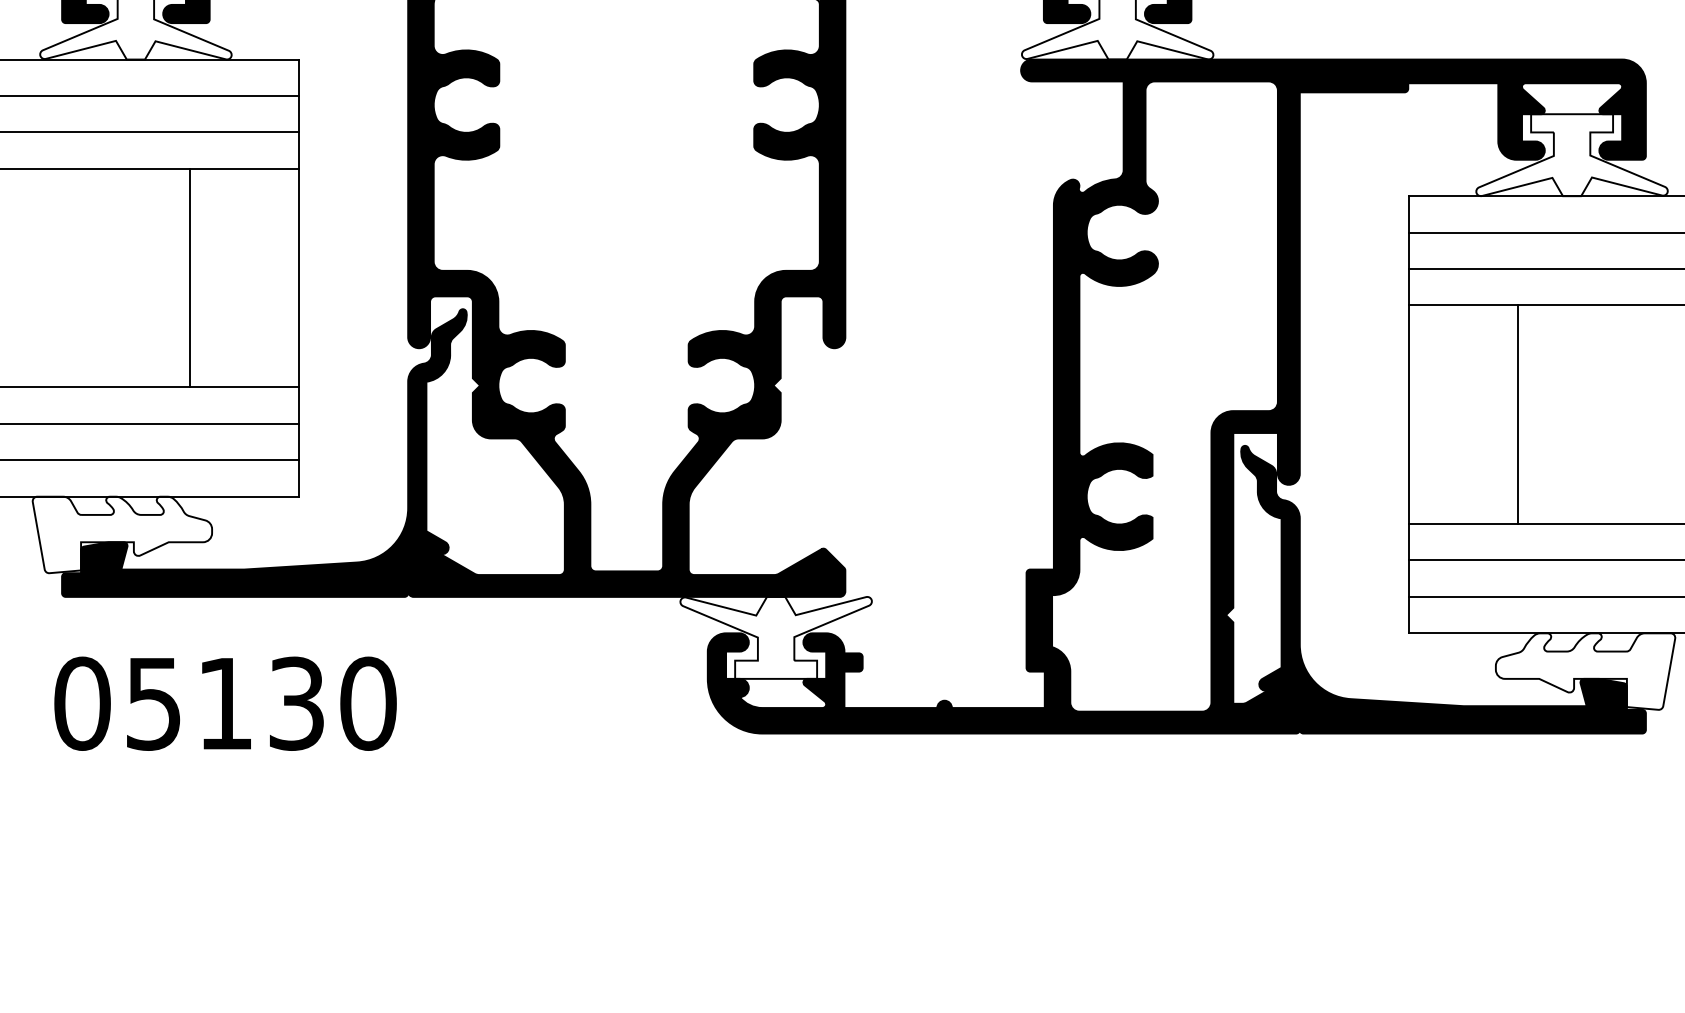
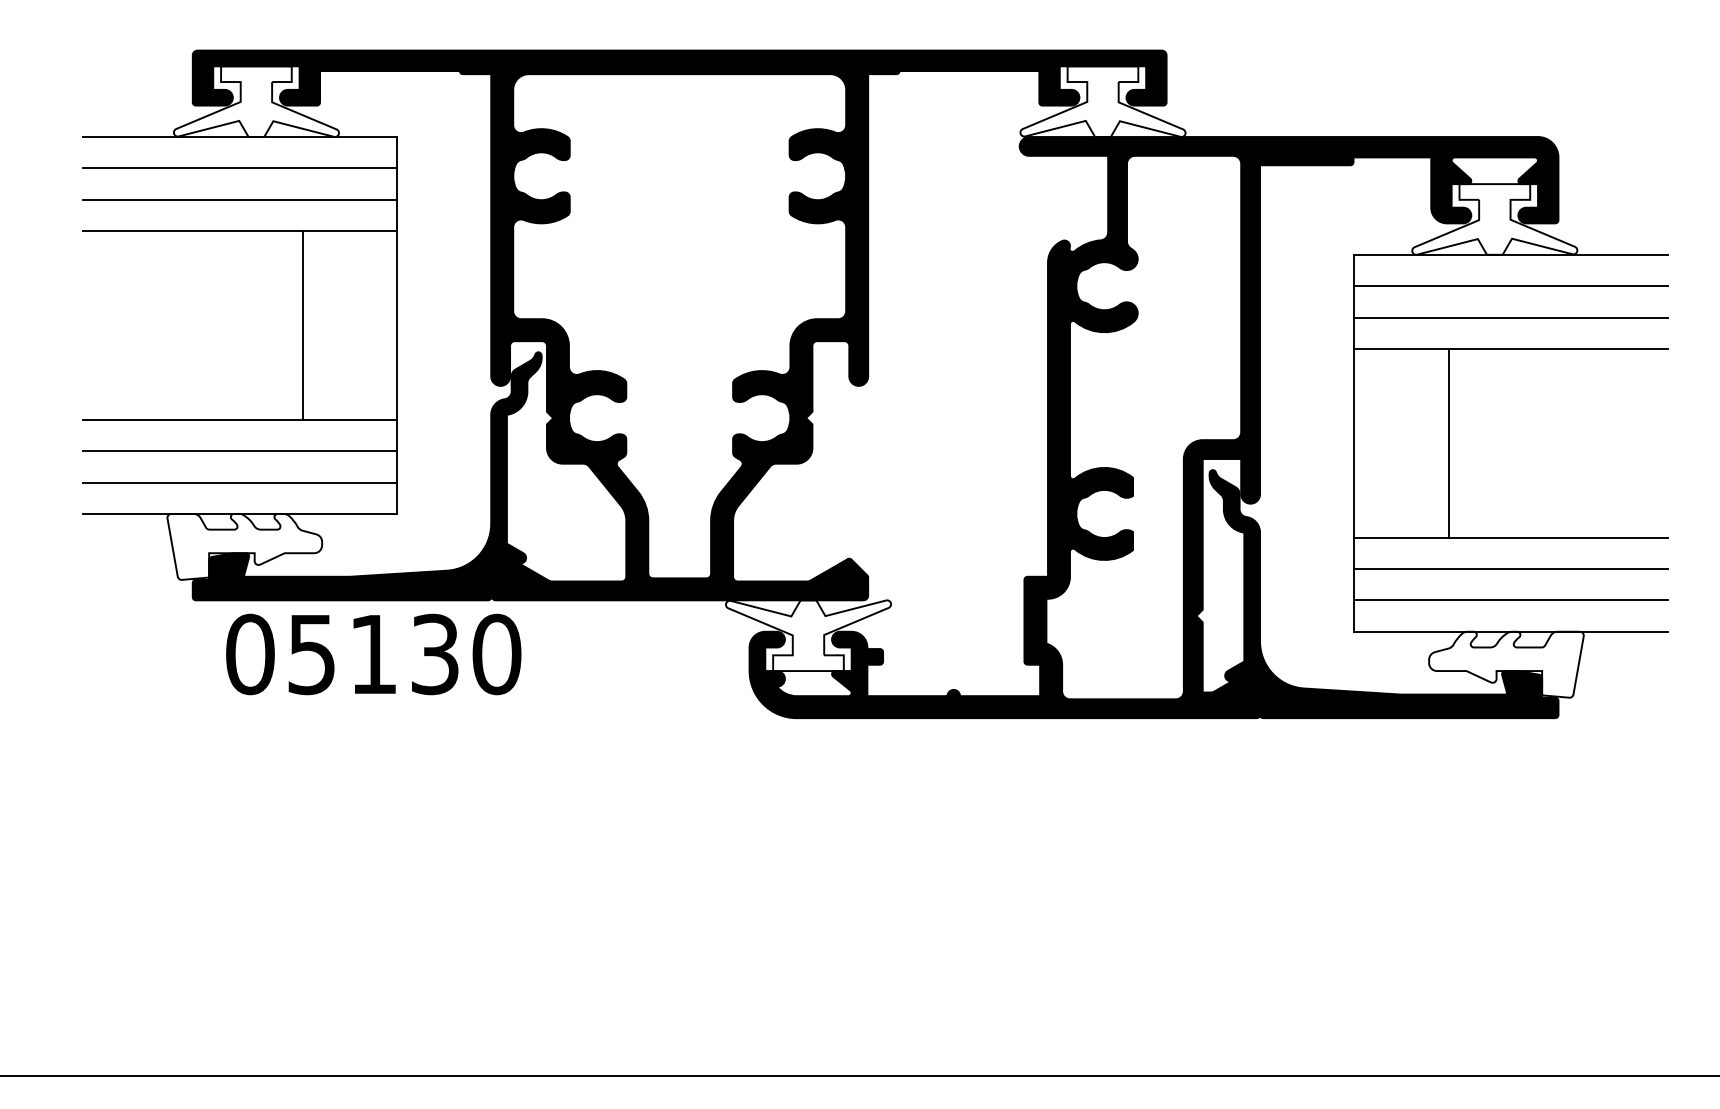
text: (225, 703) -> (373, 654), moved

